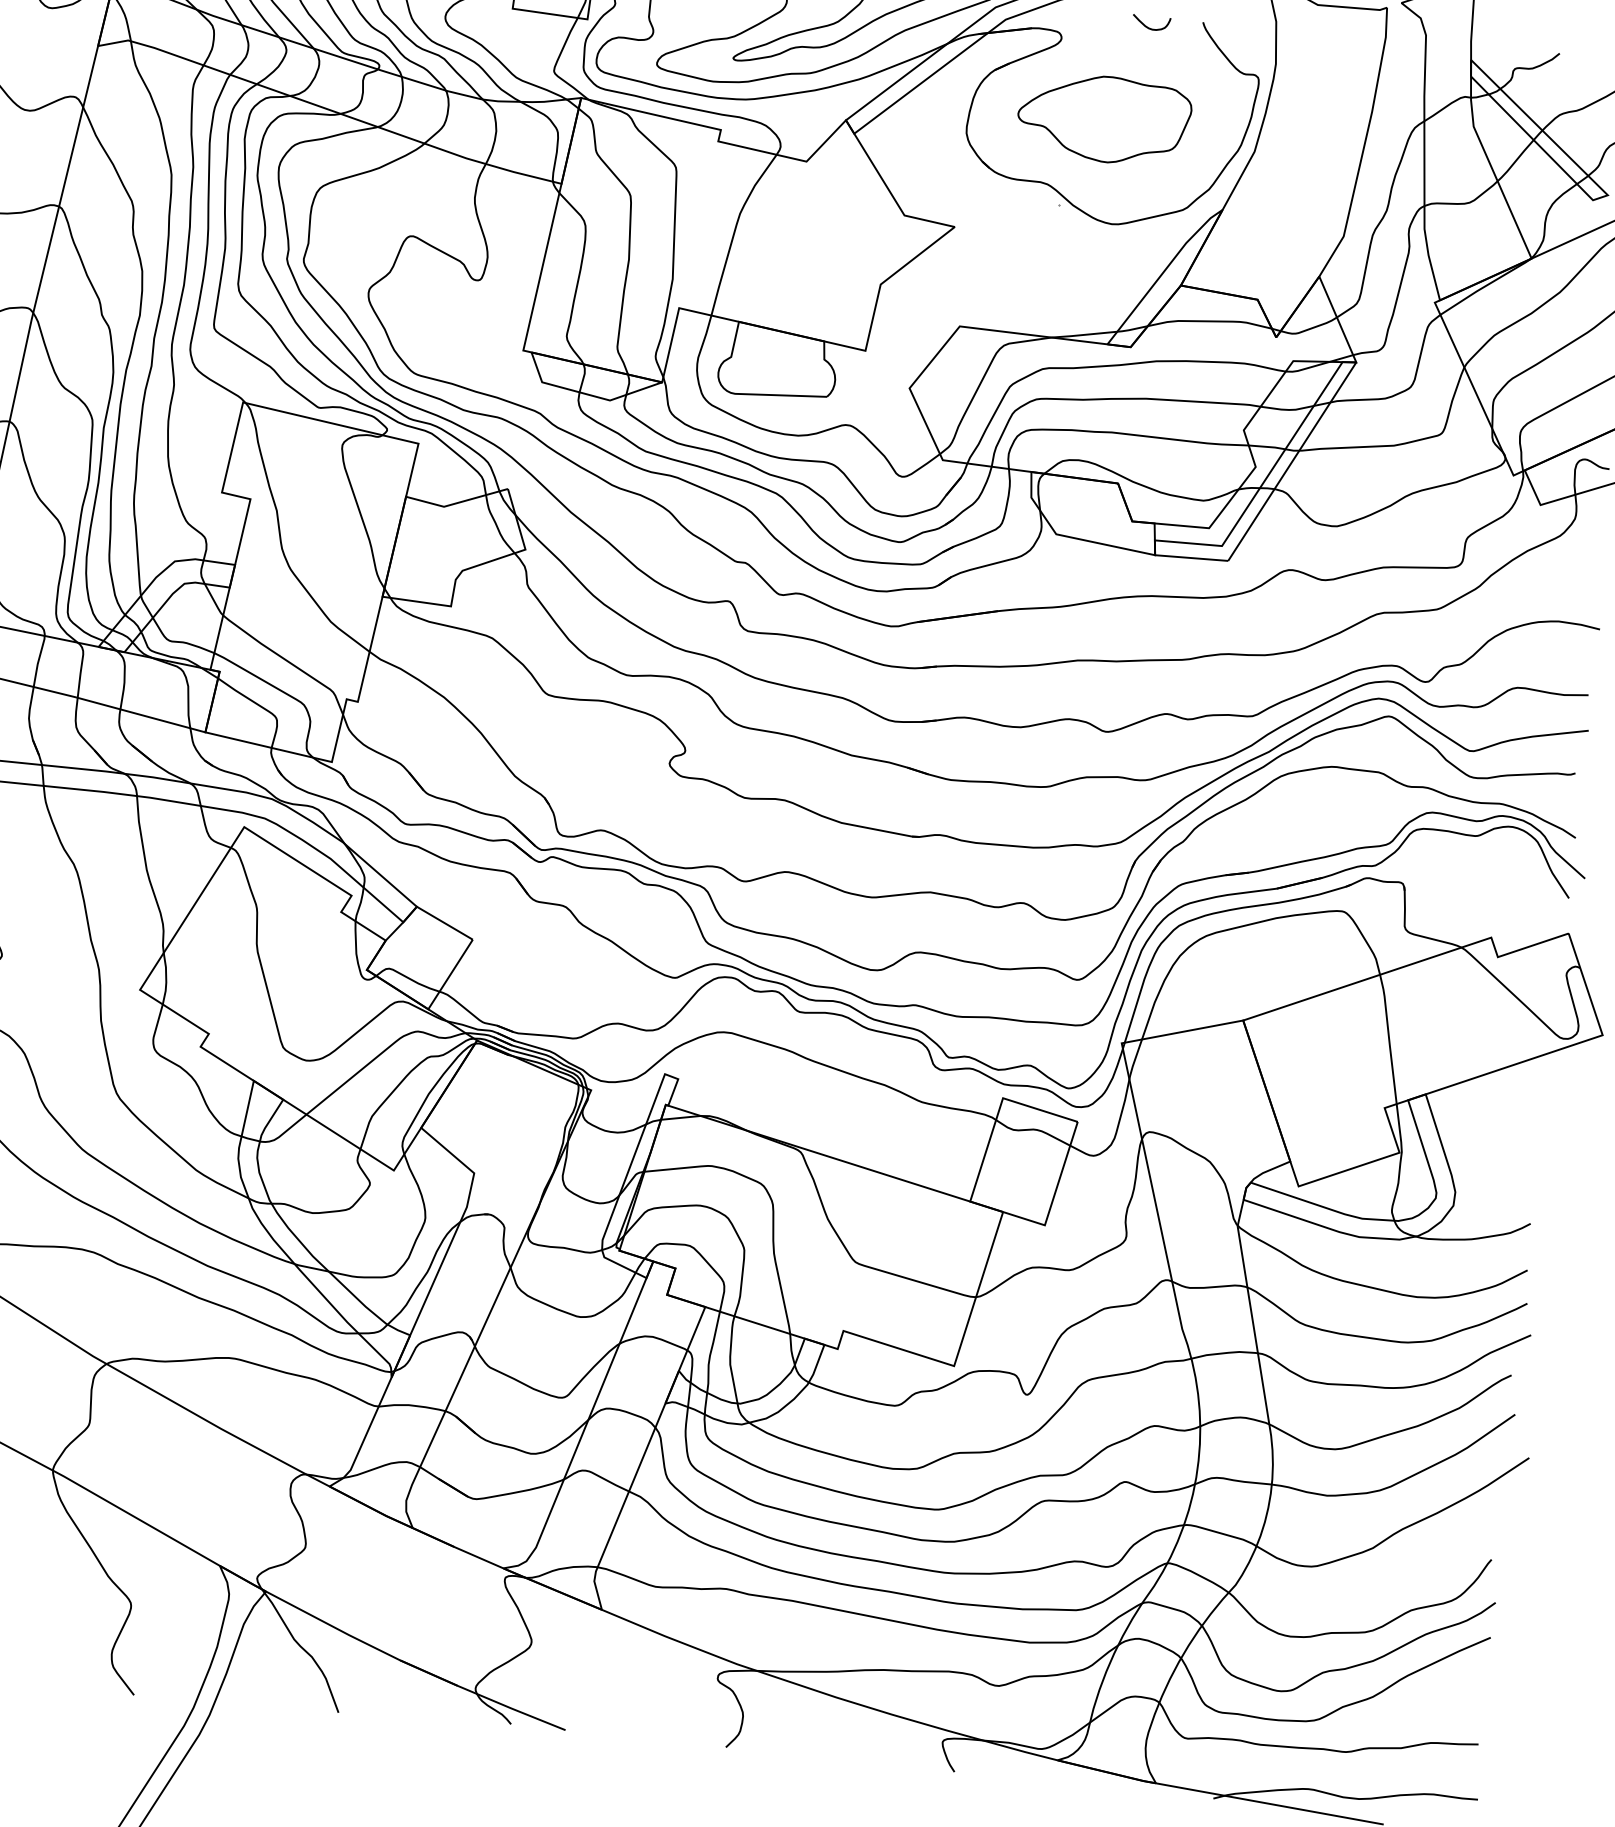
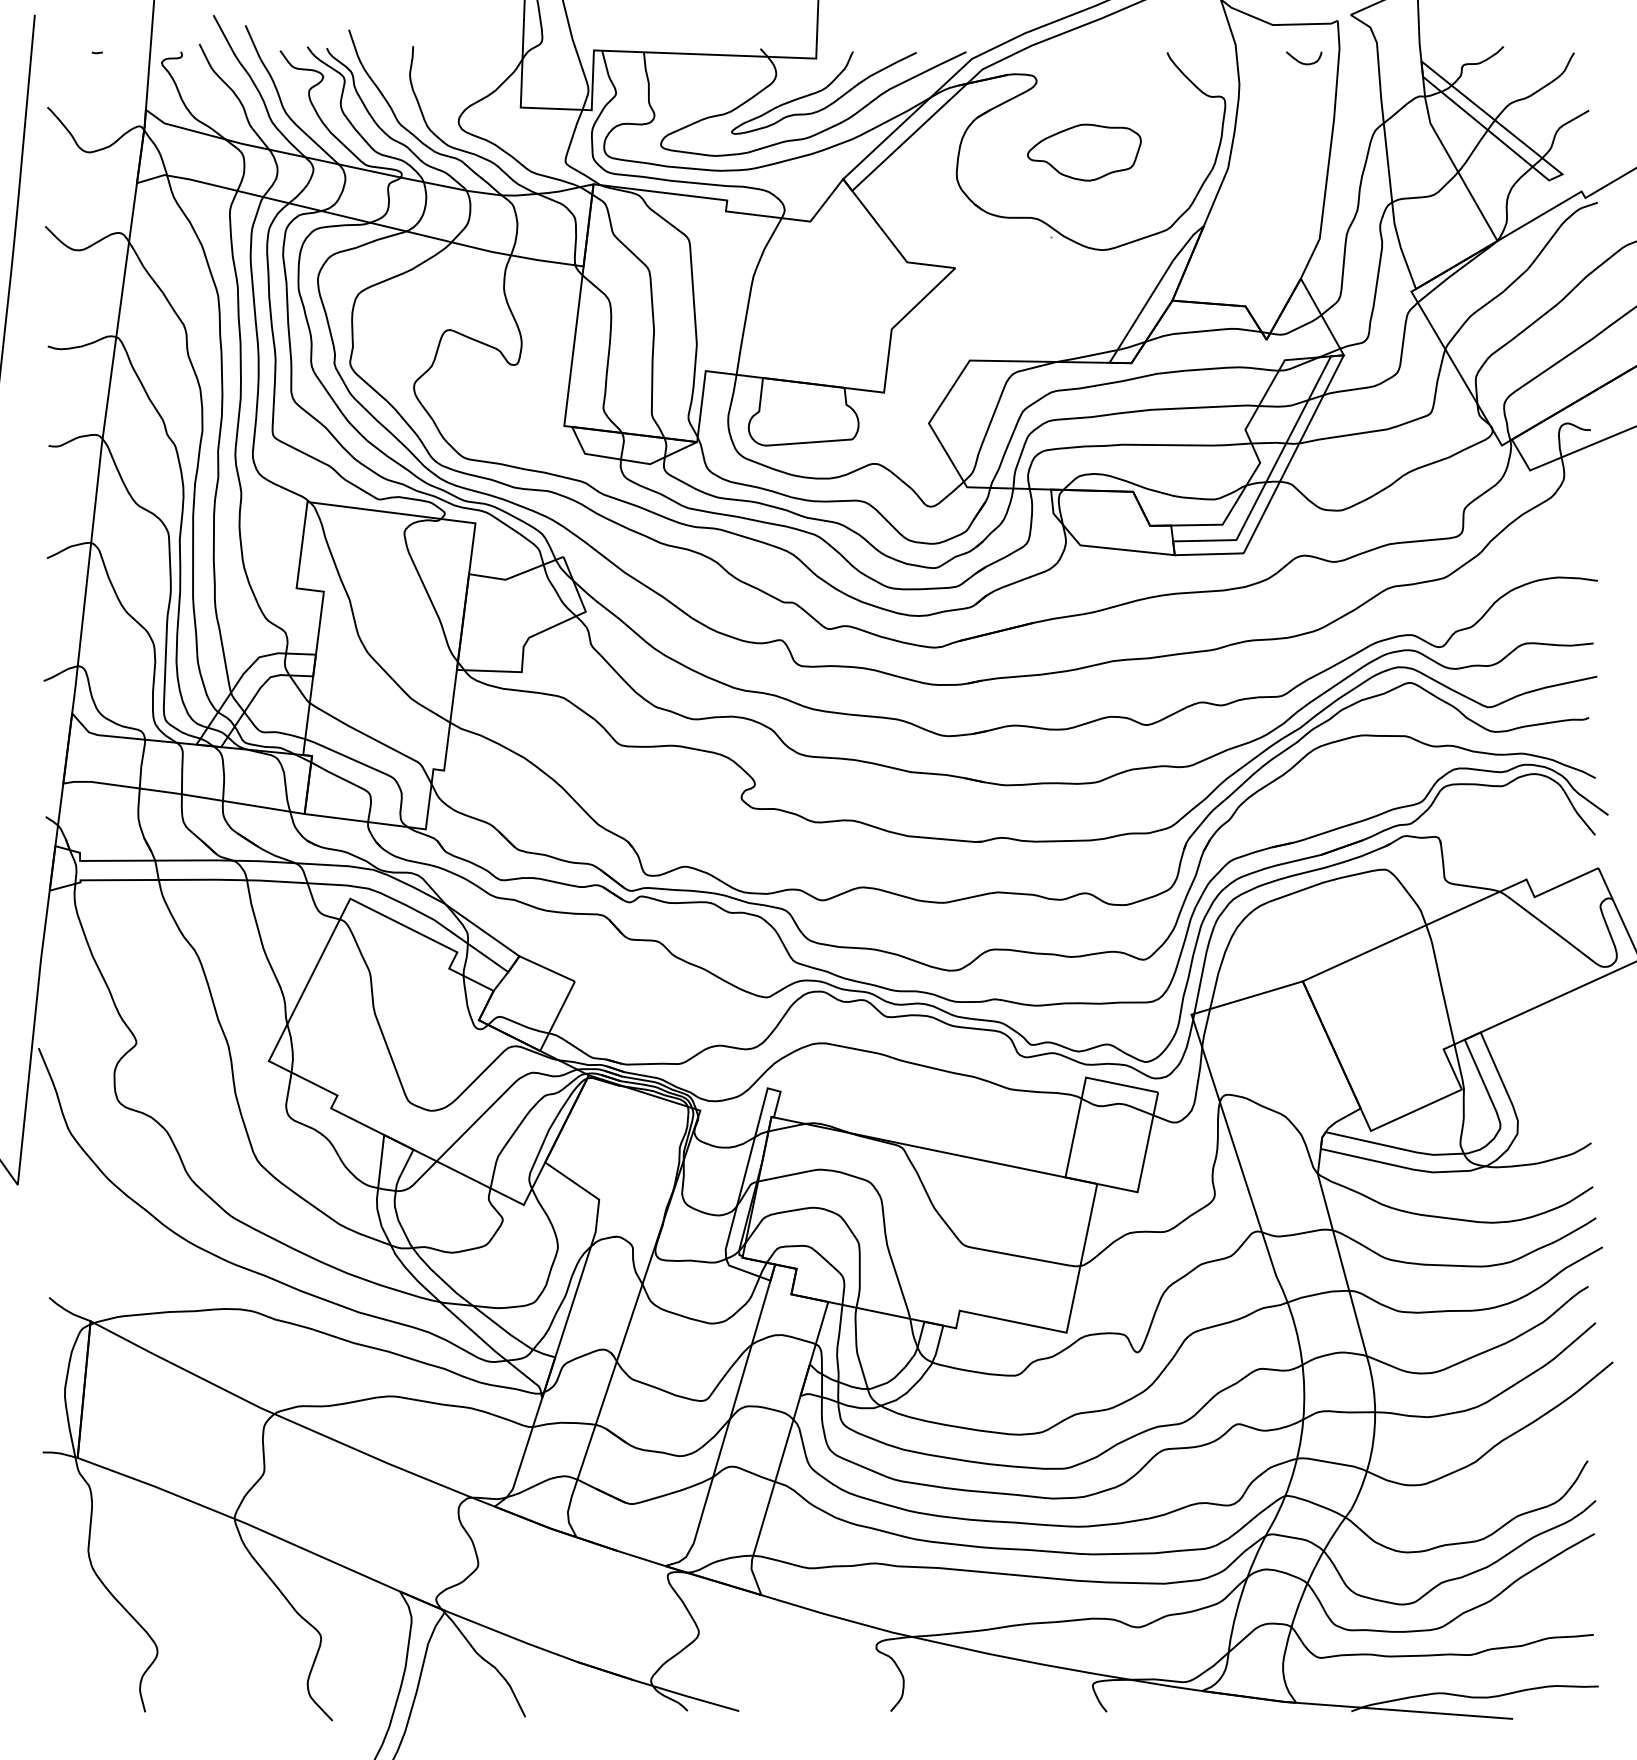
curve: (1150, 27) -> (1303, 62), moved
part: (1104, 118) -> (1084, 152), size x0.7

